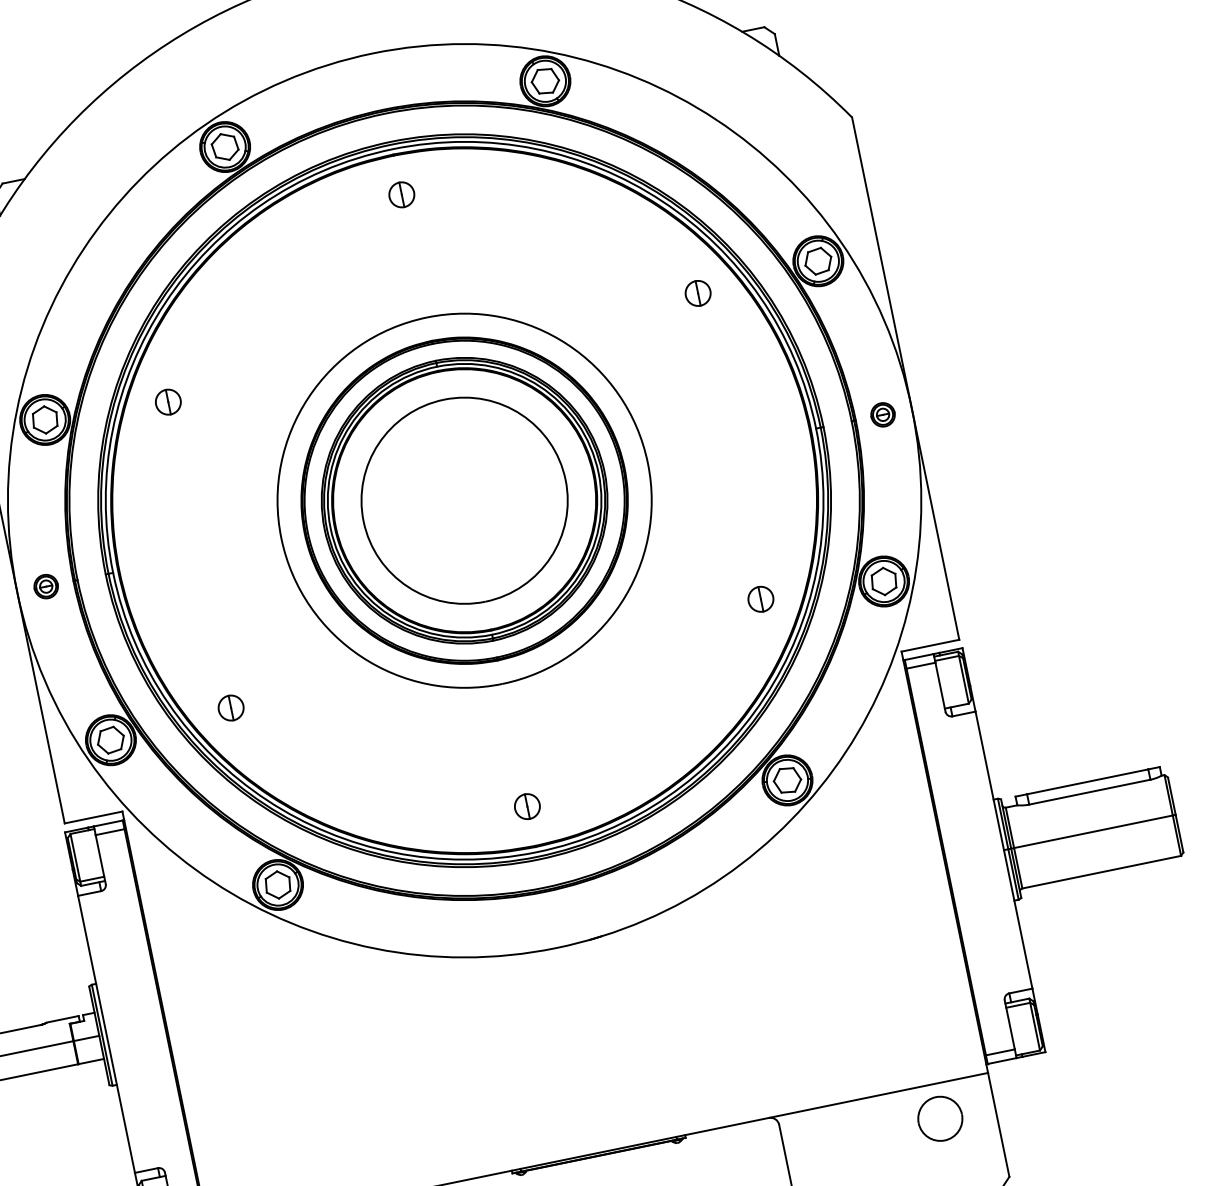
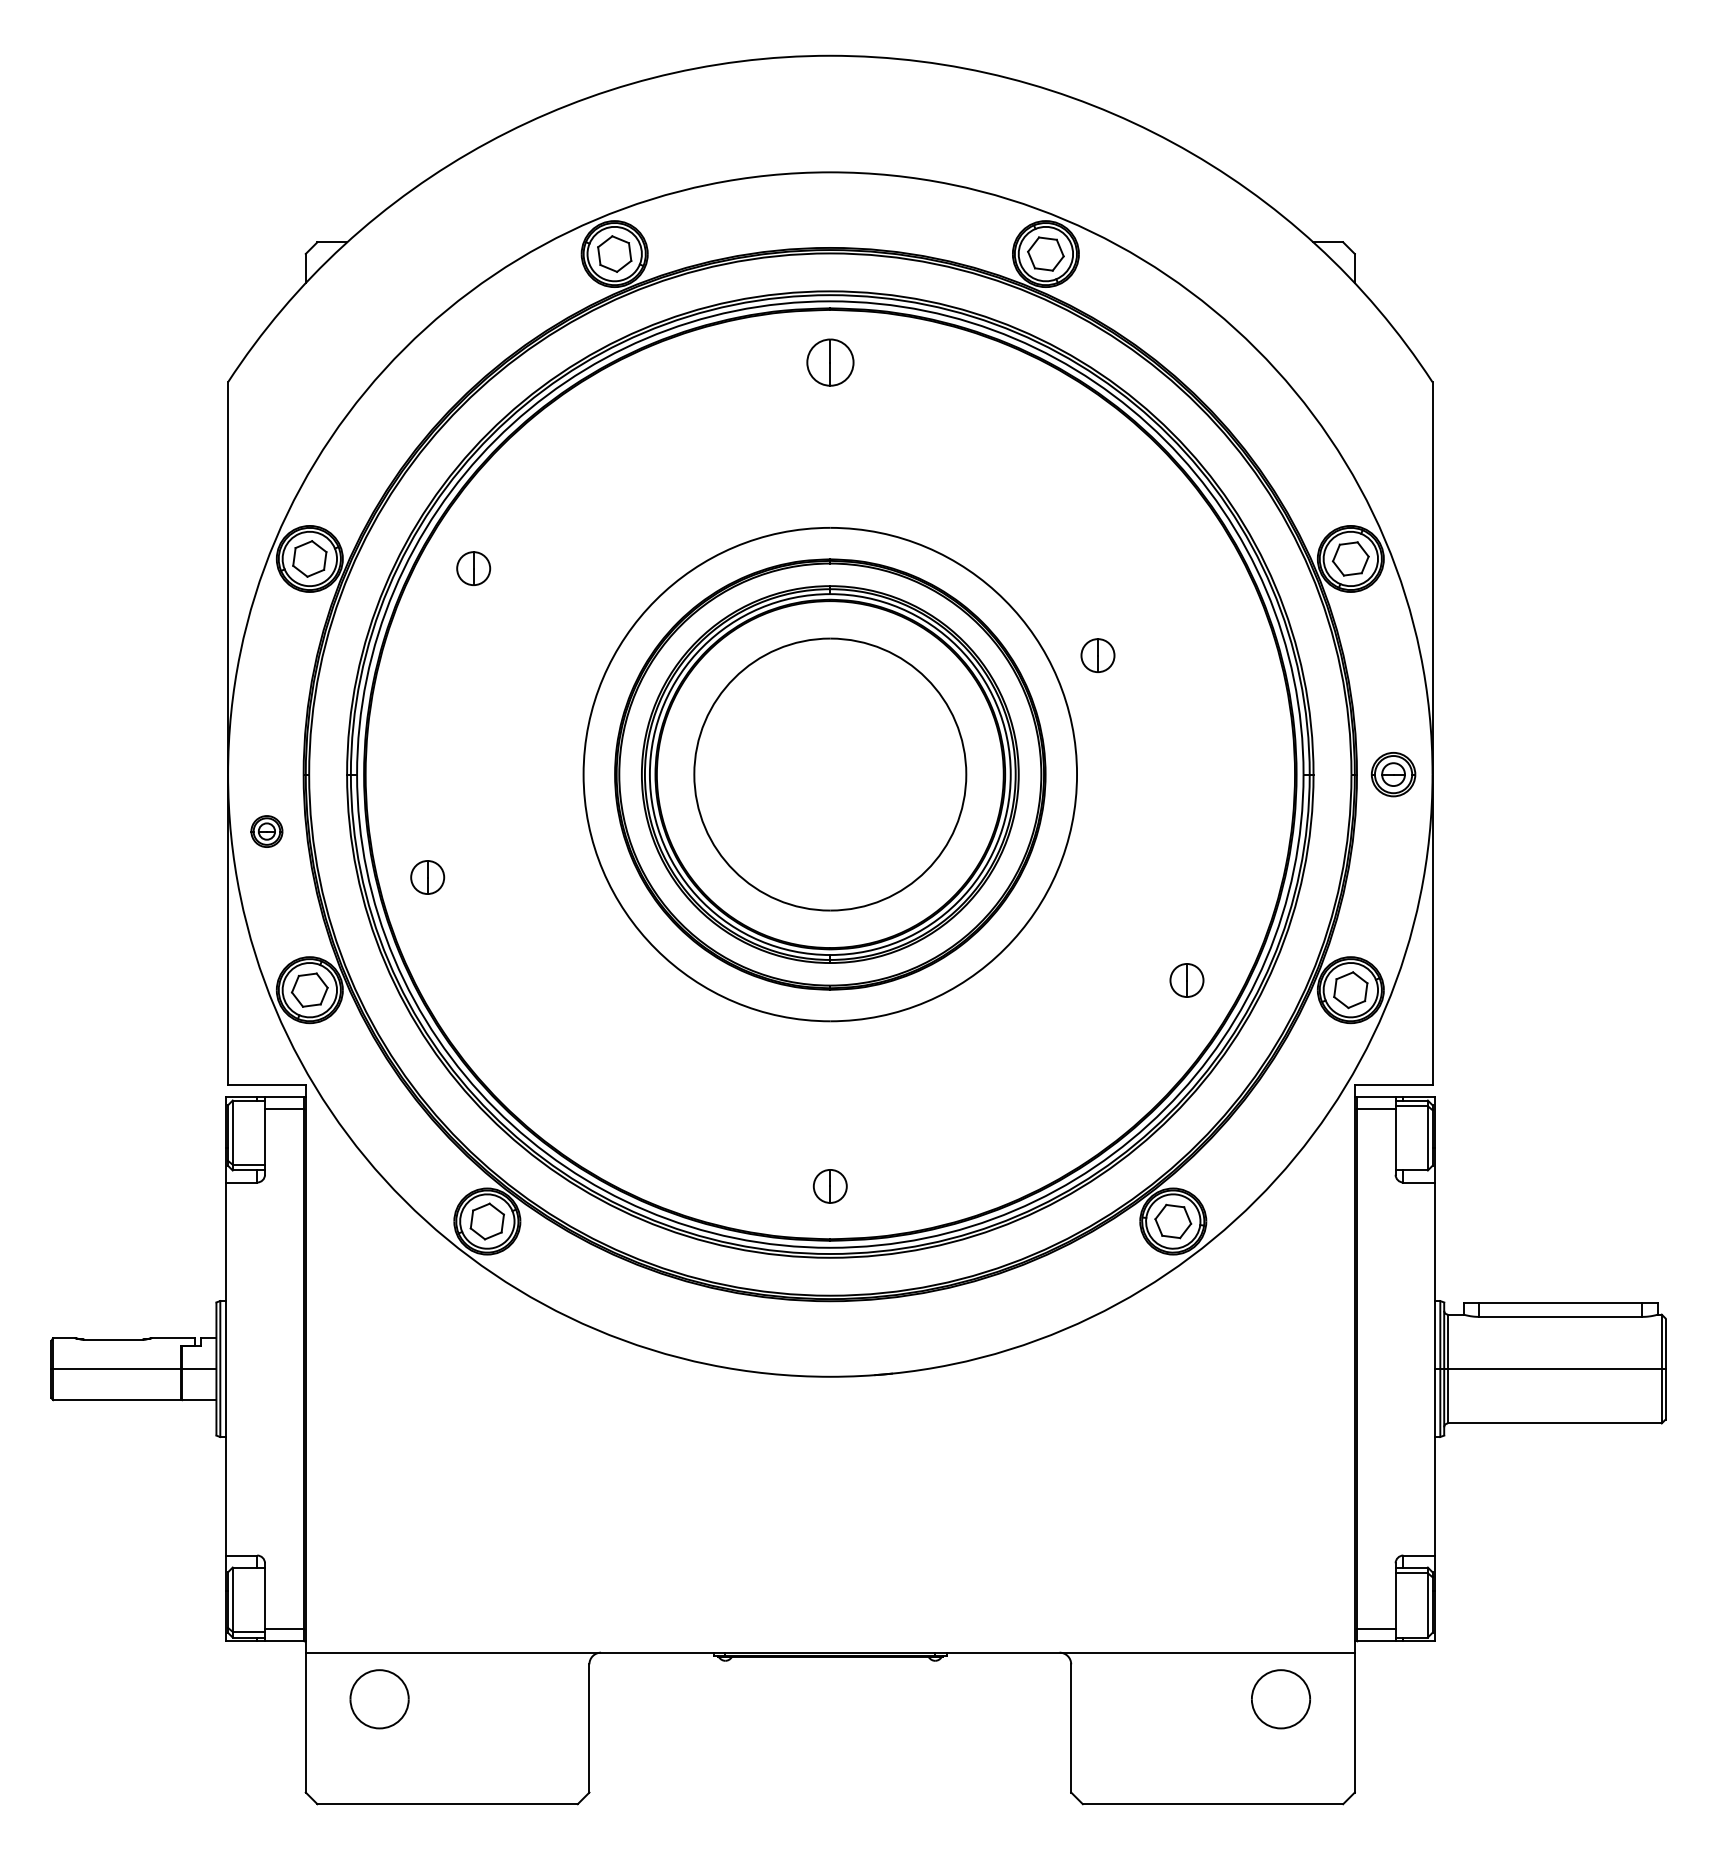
part: (401, 194) -> (829, 362), size x1.4
part: (697, 293) -> (1097, 655), moved
part: (882, 414) -> (1393, 774), size x1.4
part: (45, 586) -> (266, 831), moved
part: (231, 708) -> (427, 877), moved

